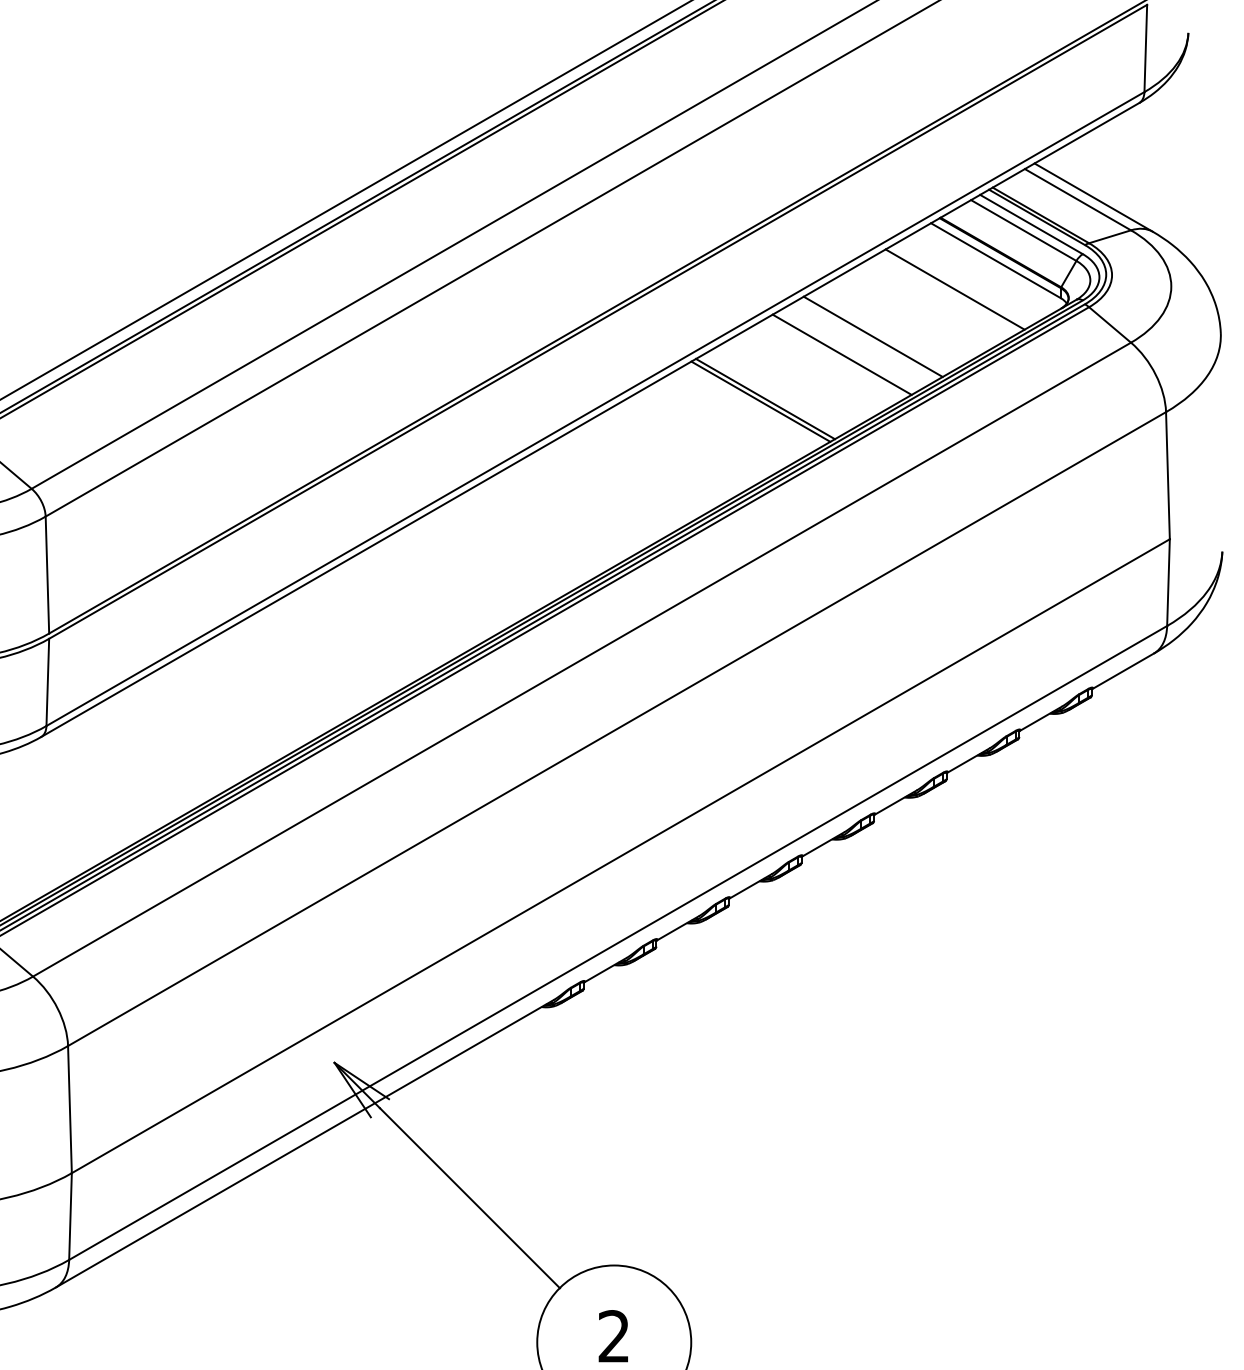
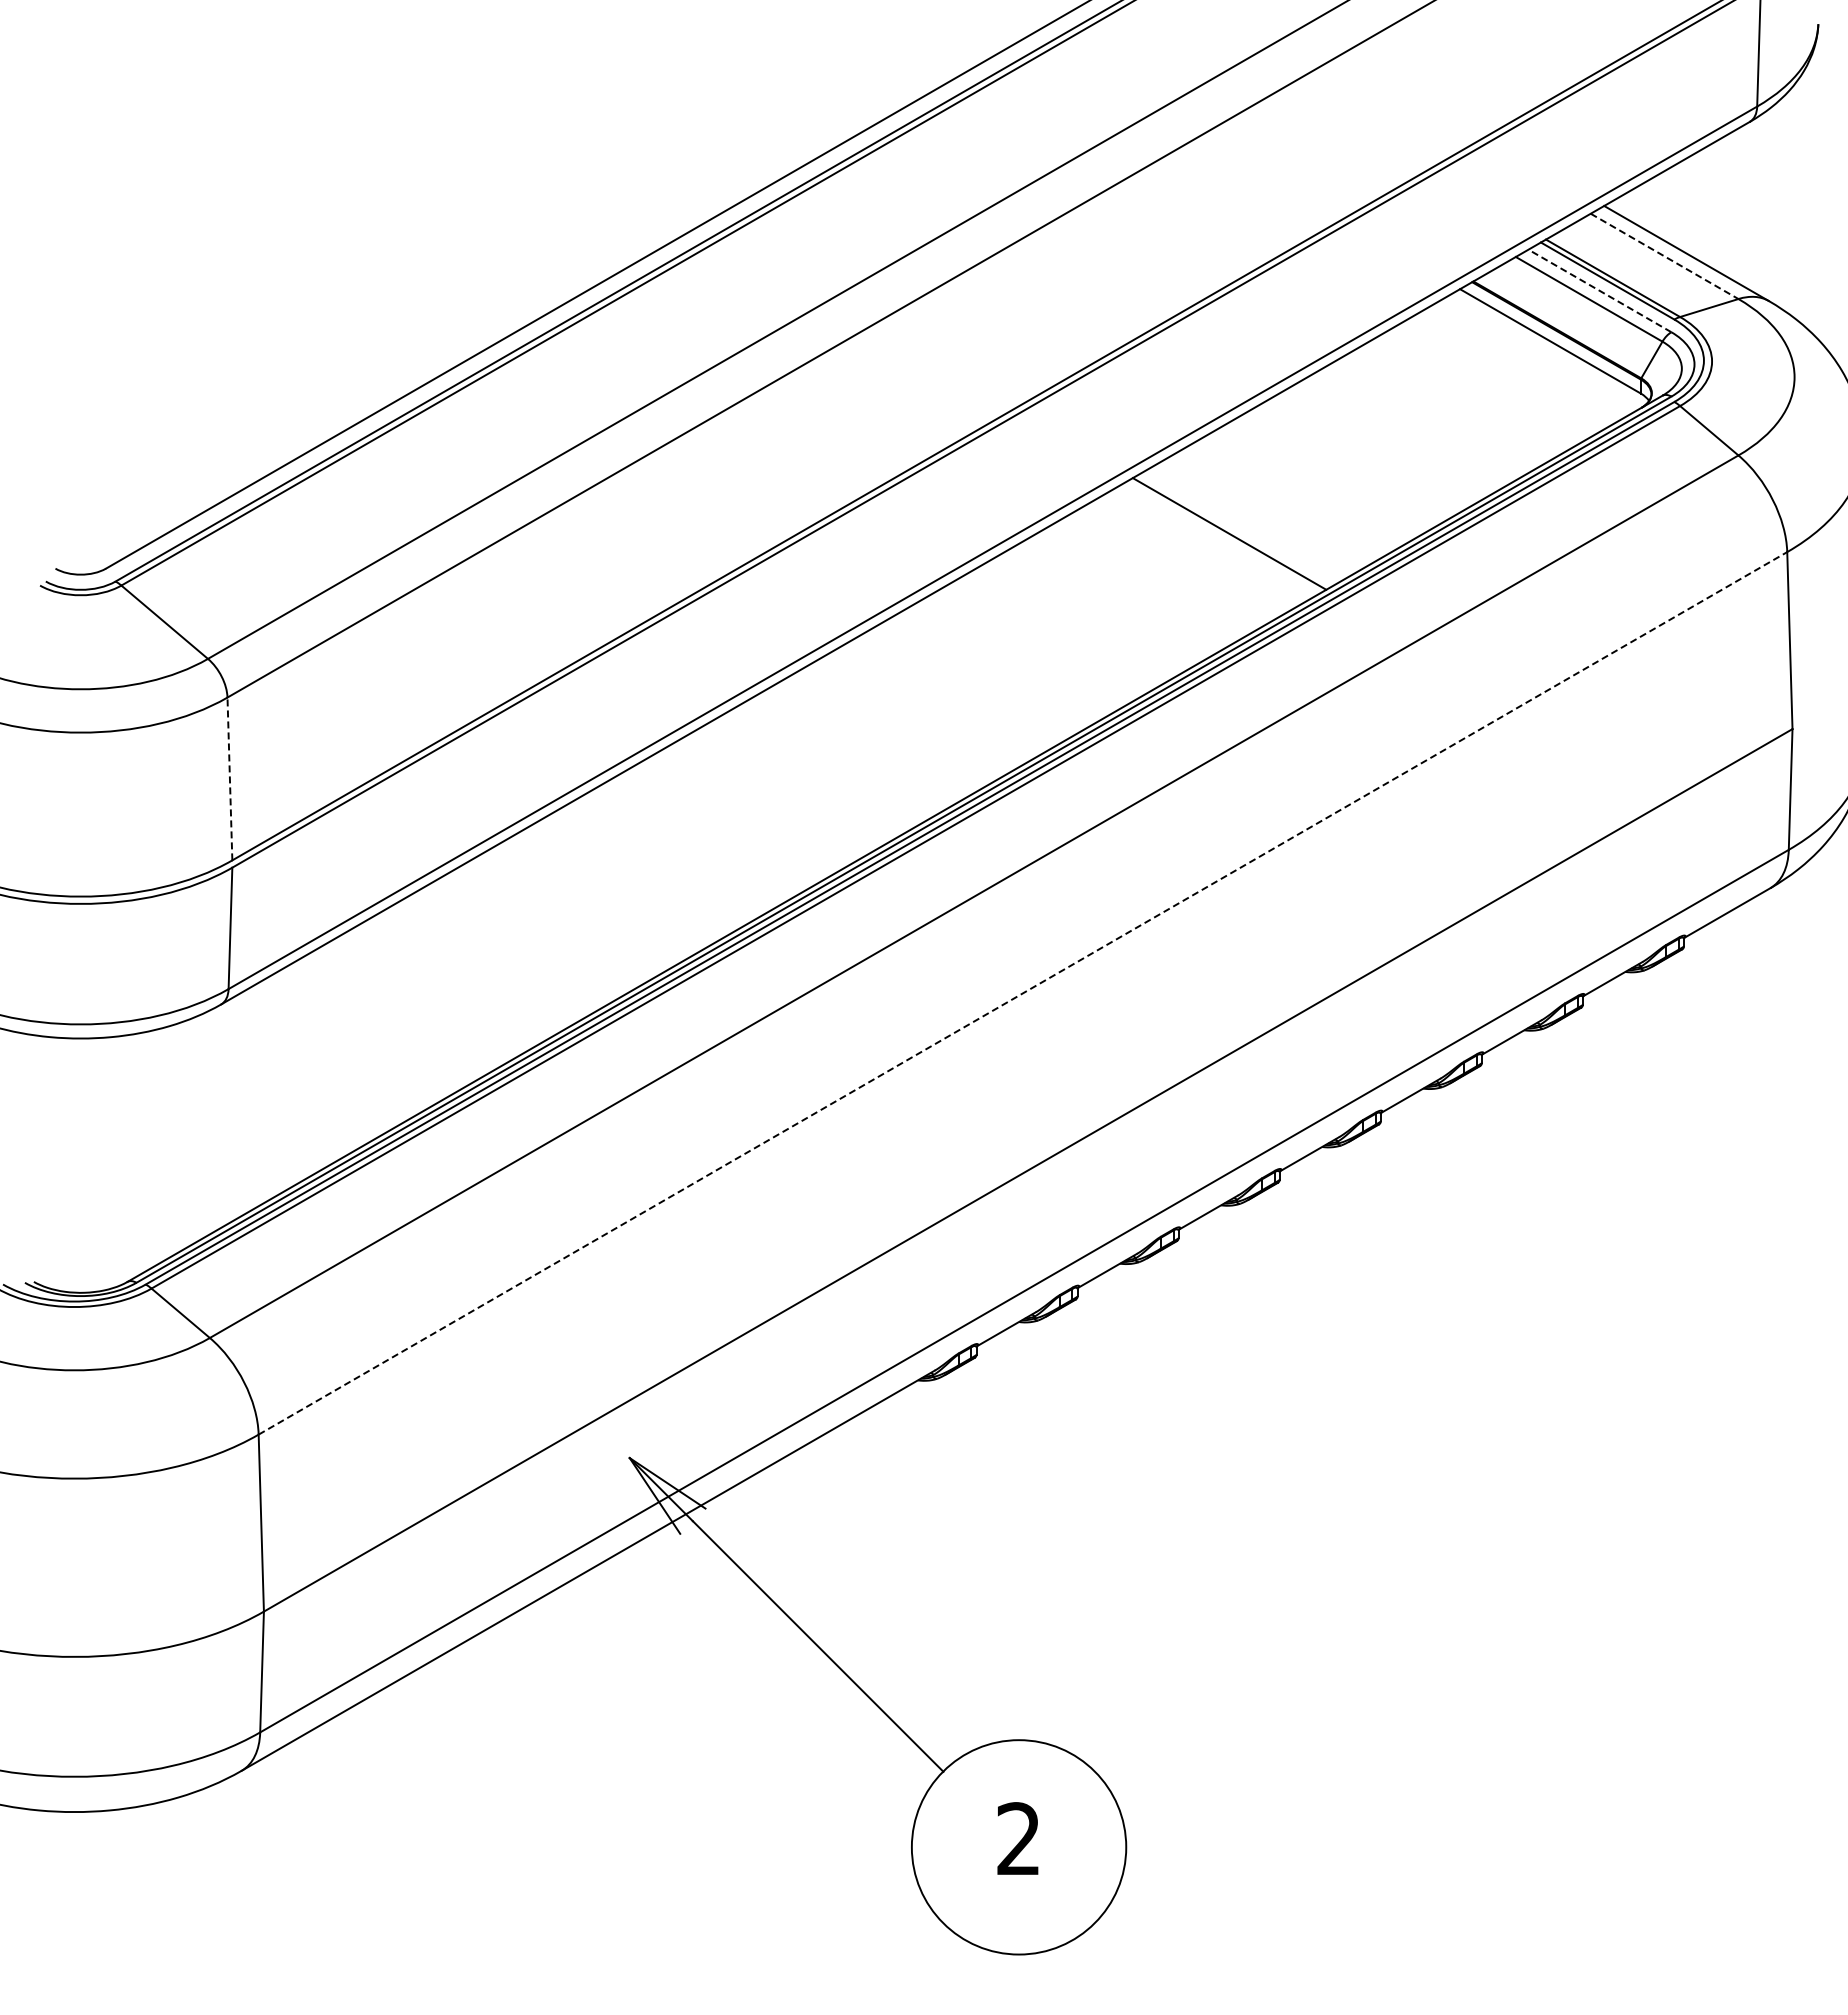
line: (1078, 199) -> (1665, 256), solid -> dashed
line: (1031, 224) -> (1599, 290), solid -> dashed
line: (955, 289) -> (1493, 381), removed
line: (873, 336) -> (1379, 447), removed
line: (842, 354) -> (1336, 472), removed
line: (760, 401) -> (1222, 537), removed
line: (47, 574) -> (229, 778), solid -> dashed
line: (616, 729) -> (1022, 993), solid -> dashed

